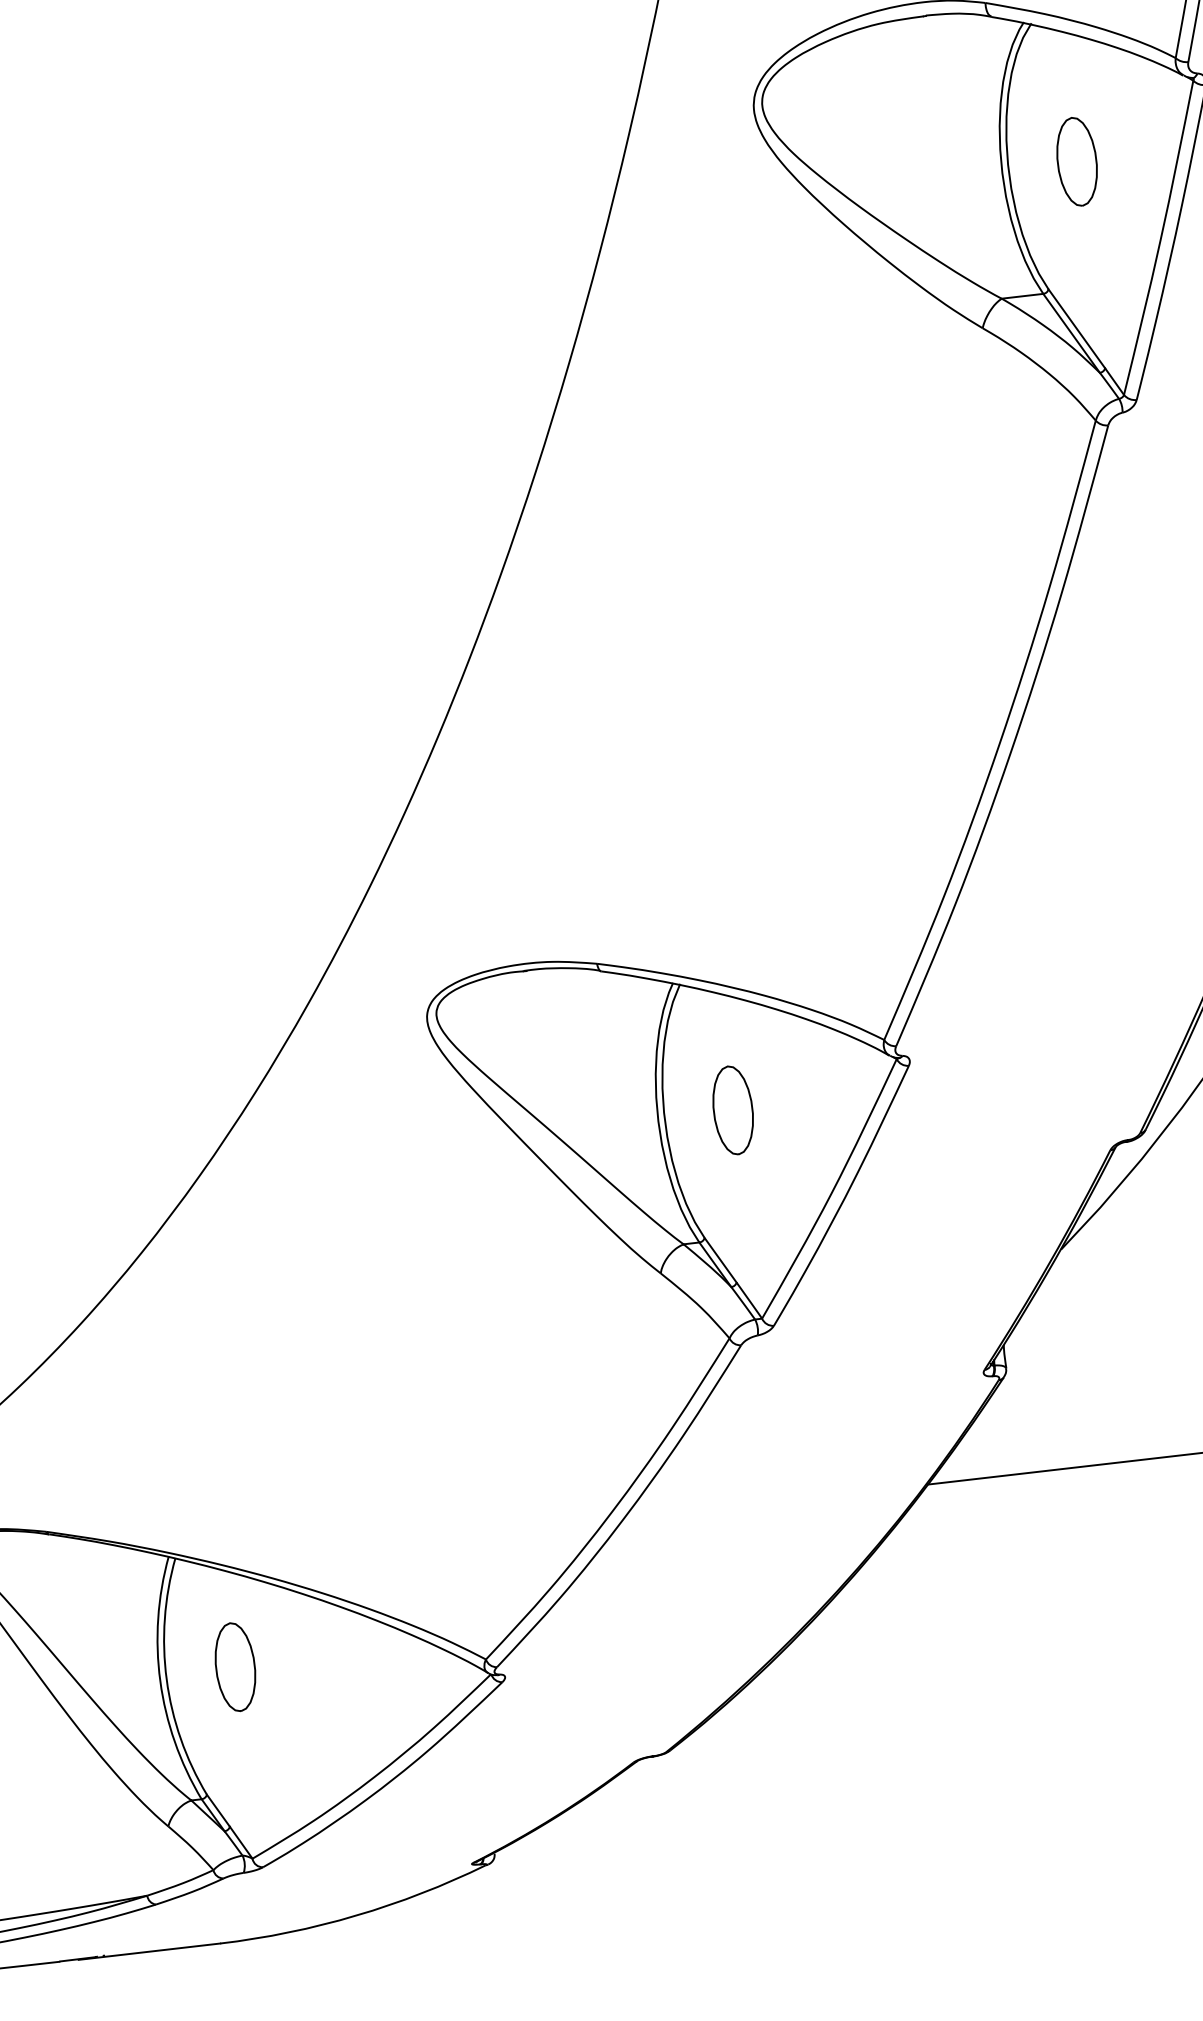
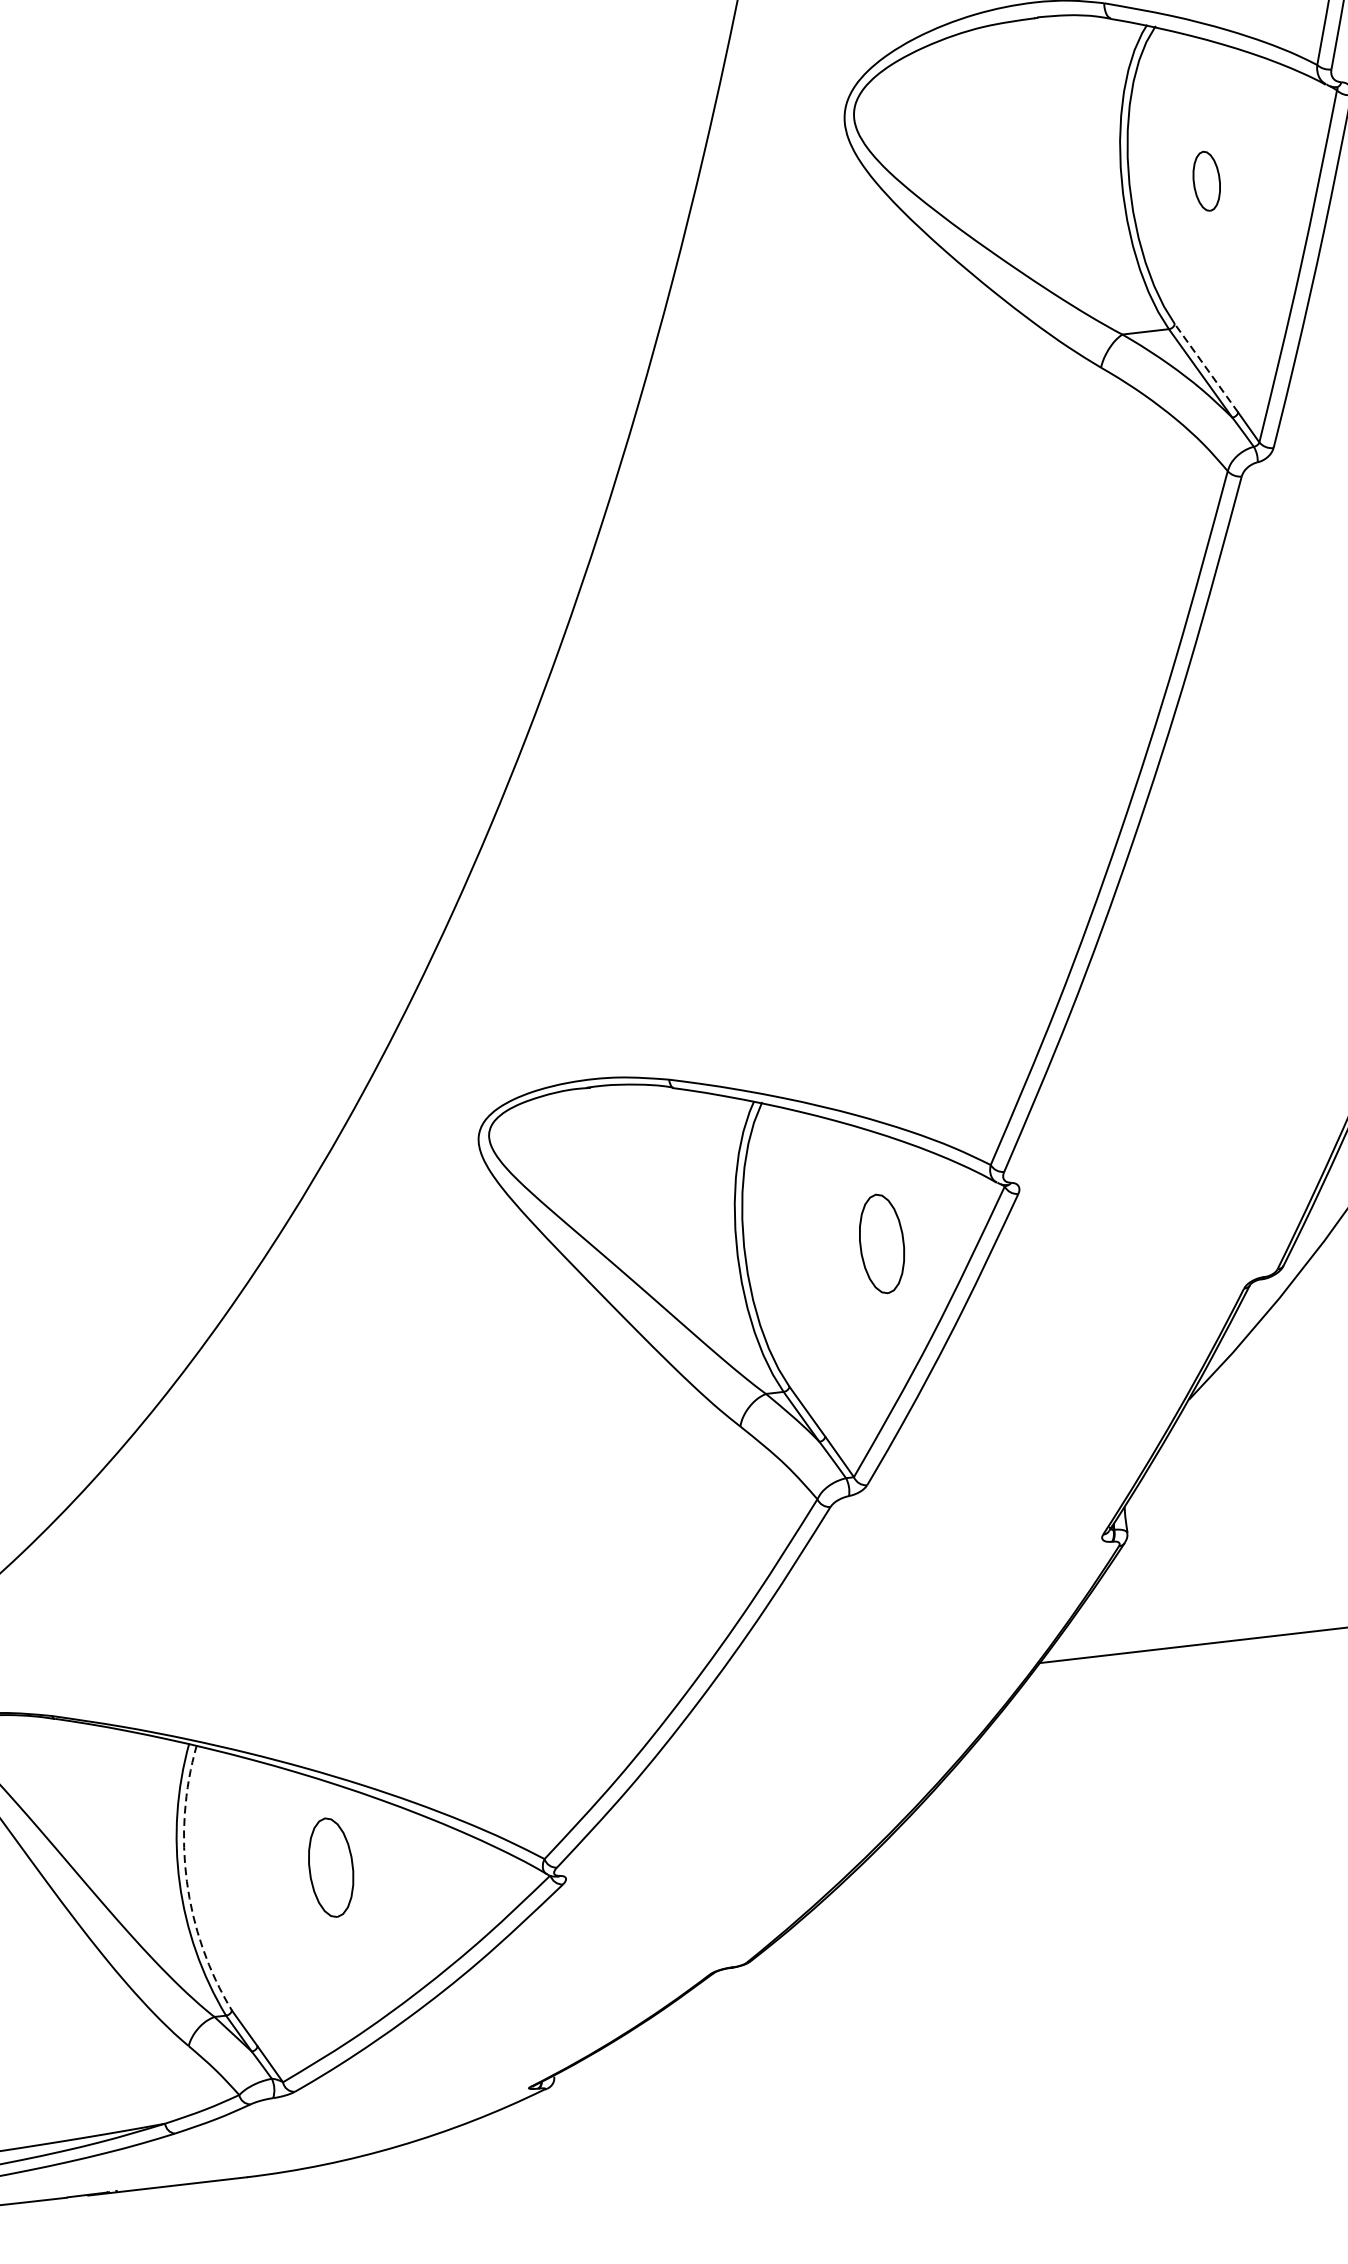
part: (1076, 161) -> (1206, 180), size x0.6
line: (1076, 328) -> (1206, 367), solid -> dashed
part: (732, 1110) -> (881, 1244), moved
part: (235, 1667) -> (331, 1868), moved
arc: (166, 1679) -> (186, 1881), solid -> dashed

